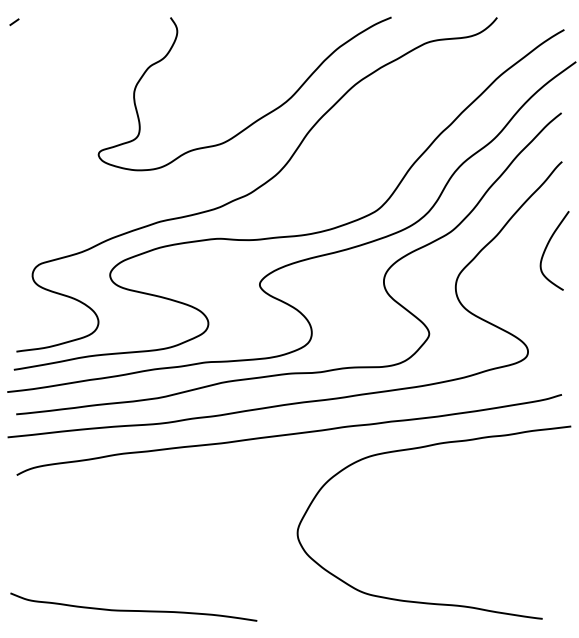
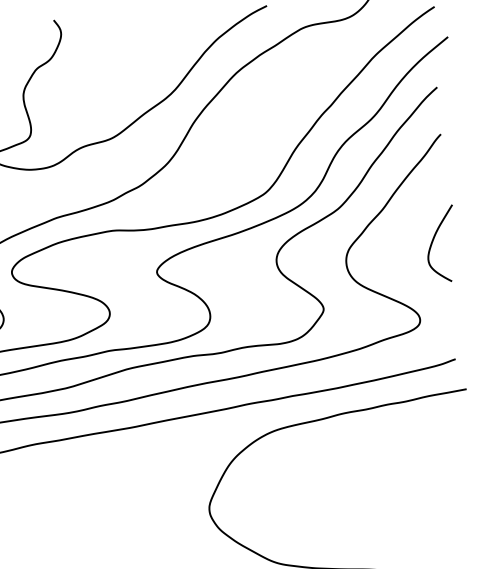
curve: (547, 247) -> (433, 241), moved

